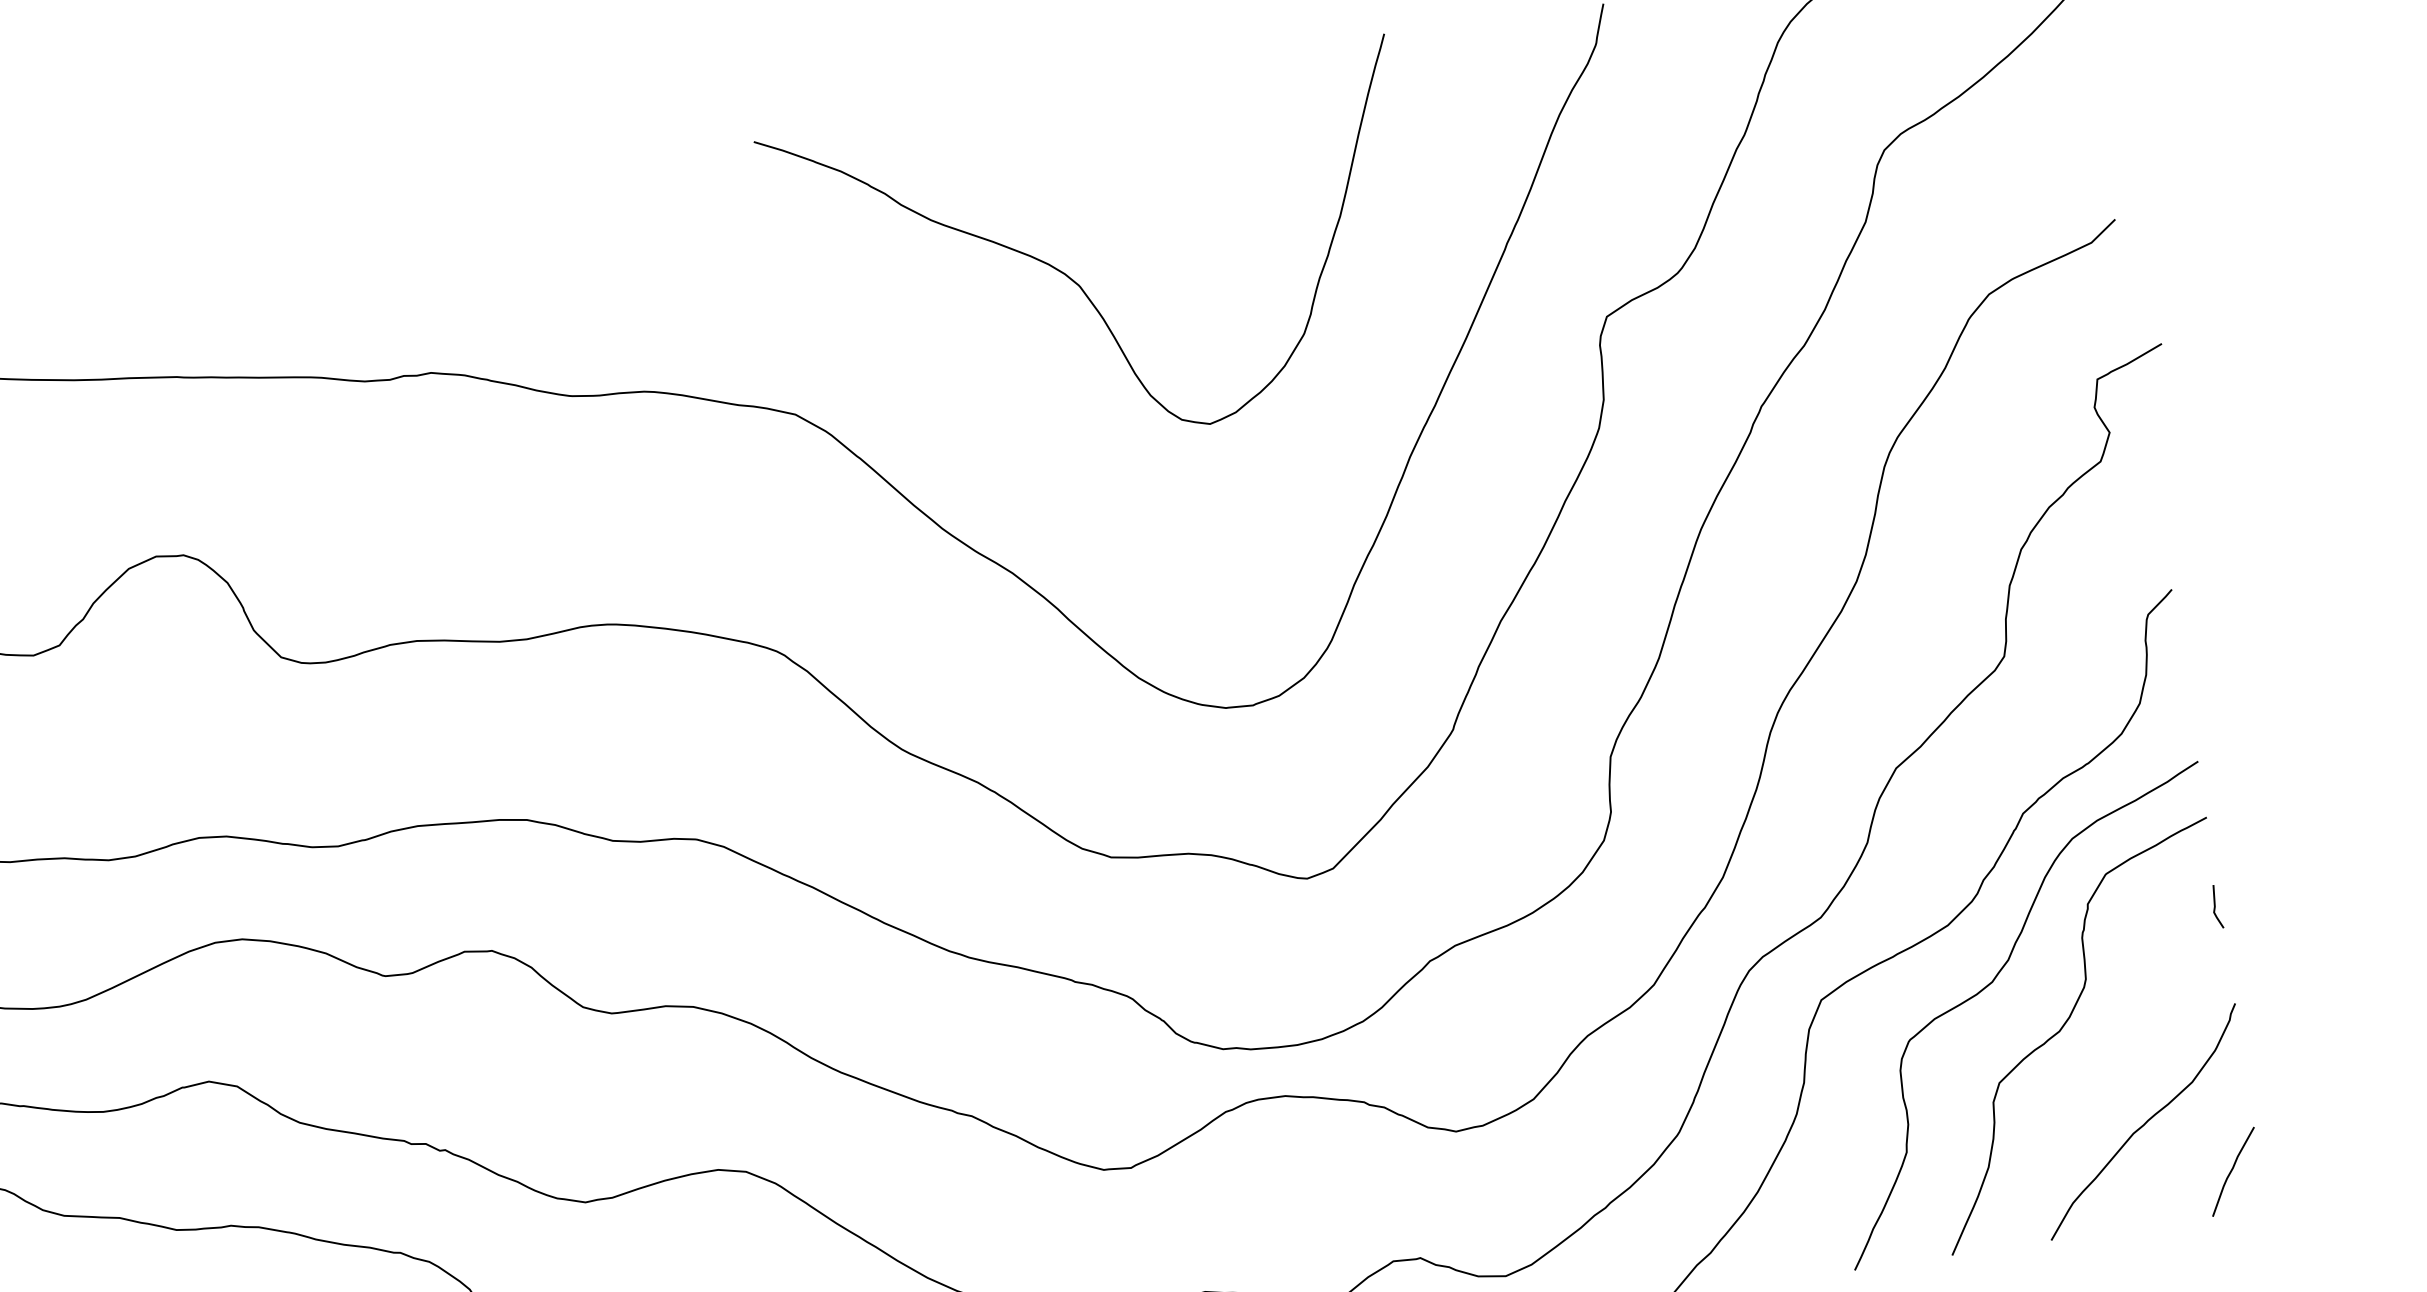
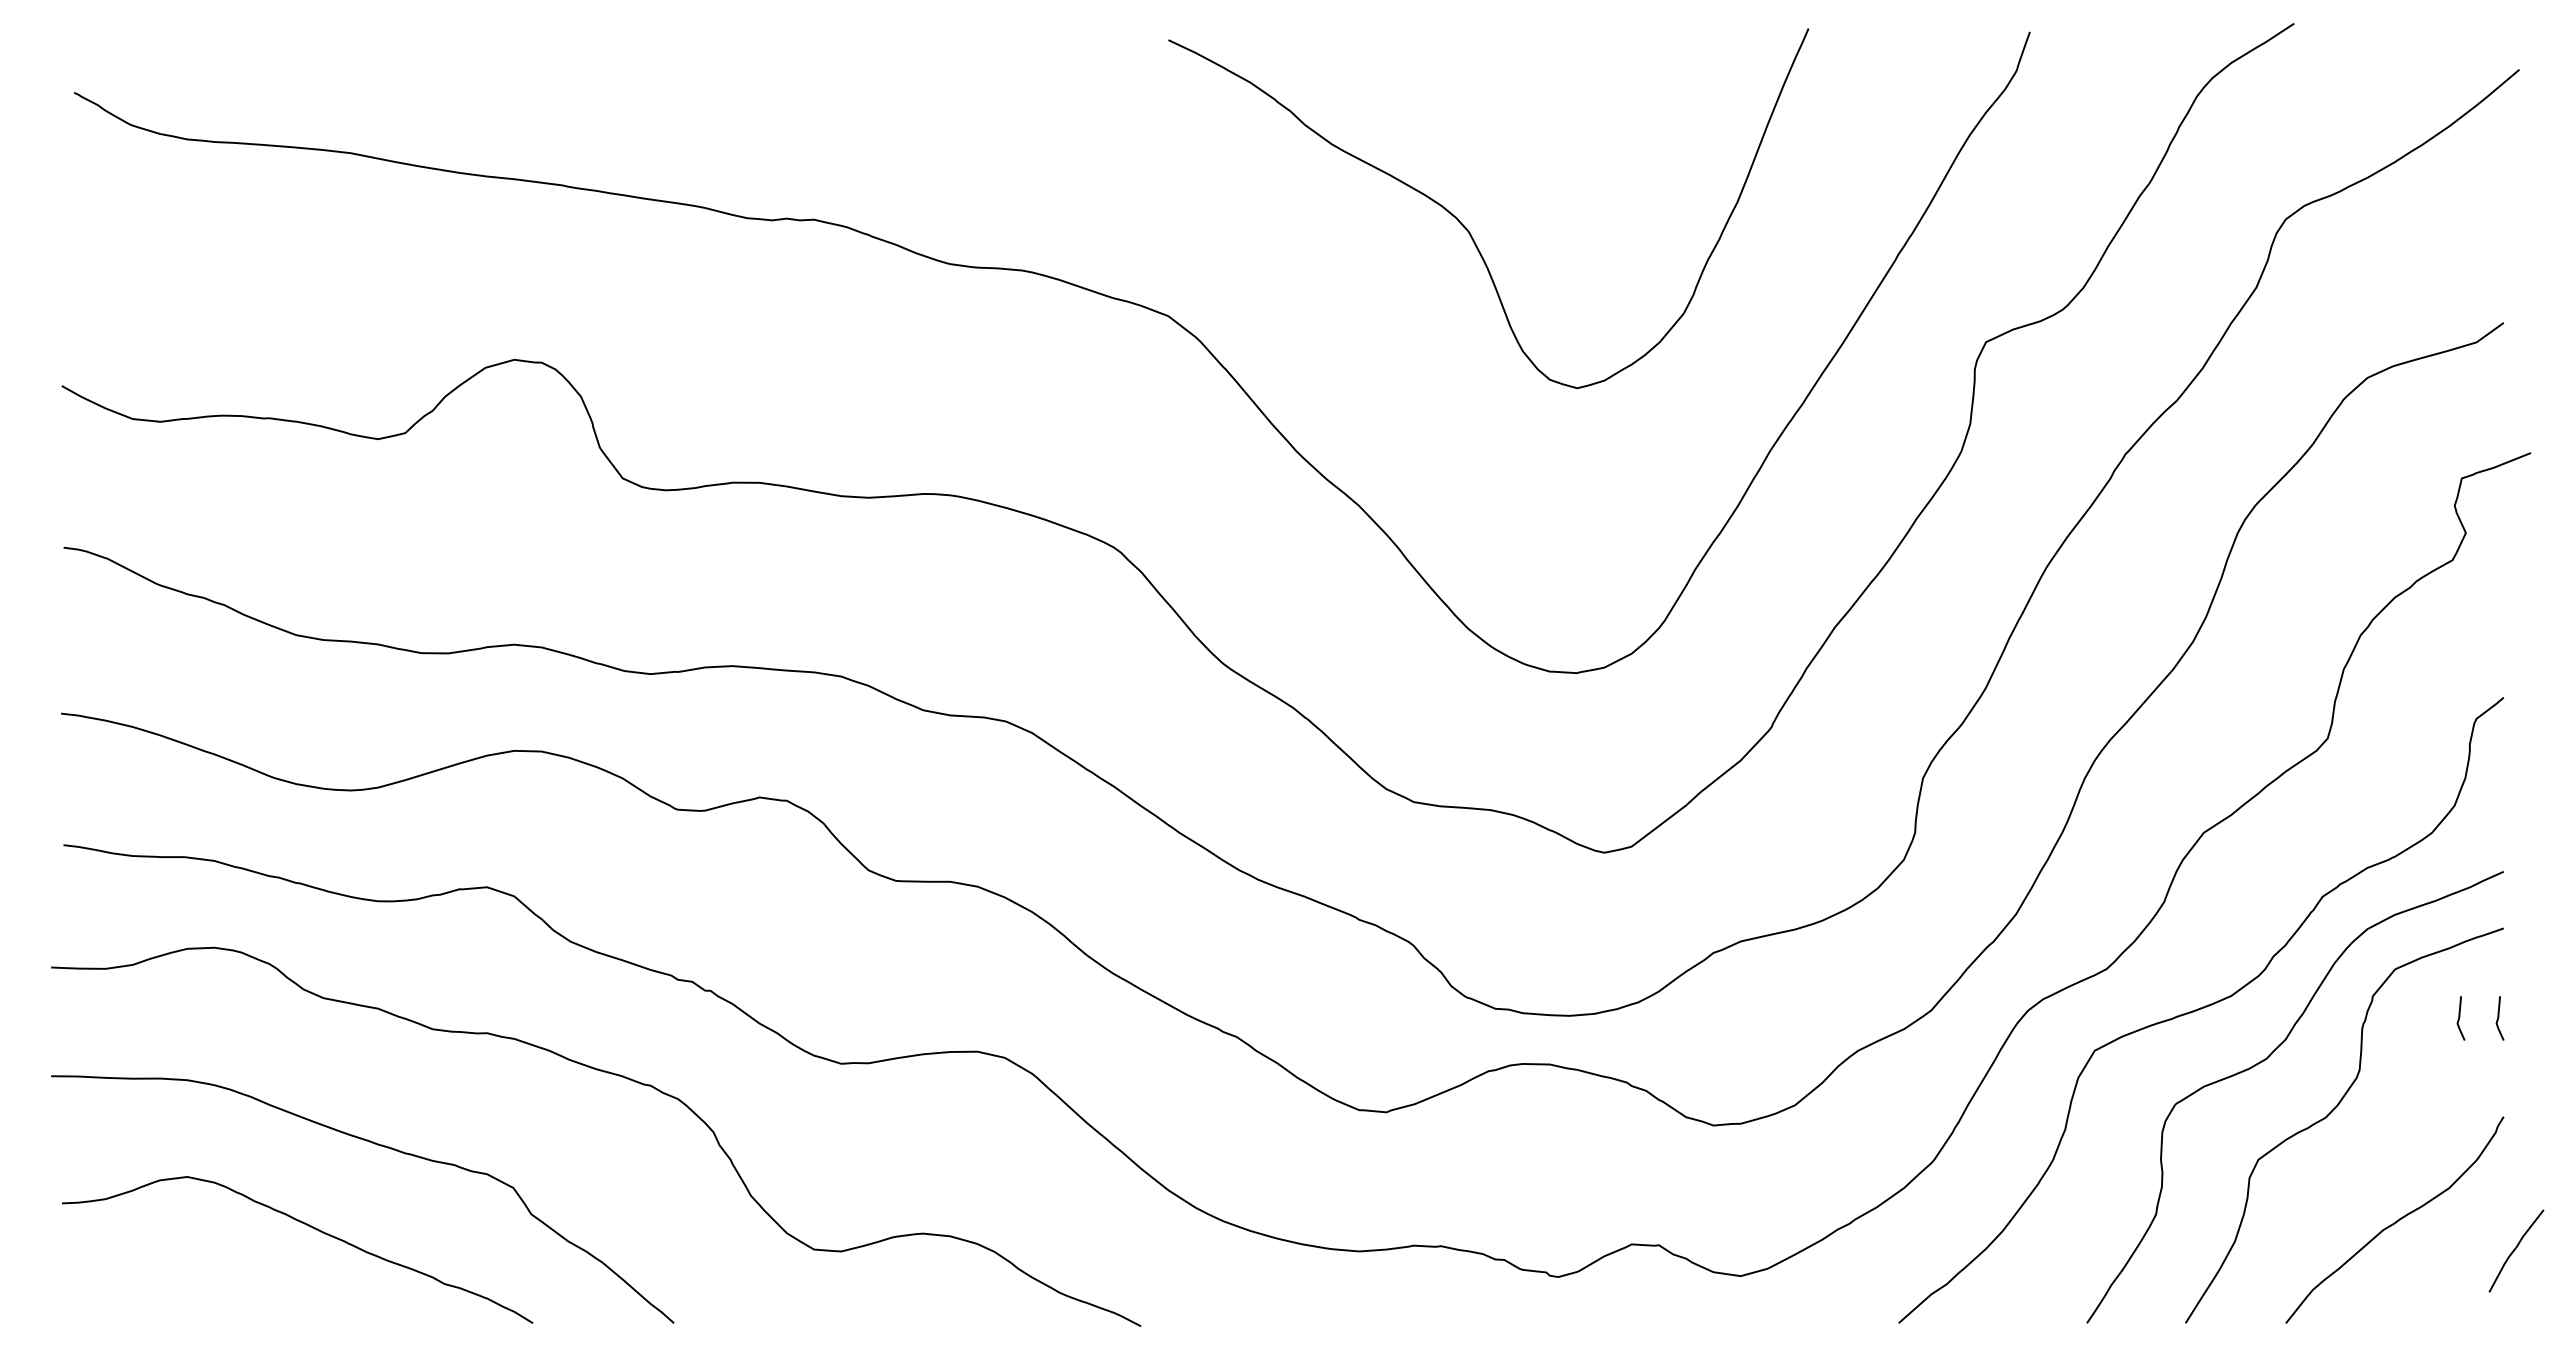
line: (2177, 911) -> (2460, 1017), added
curve: (2232, 1171) -> (2515, 1250), moved

